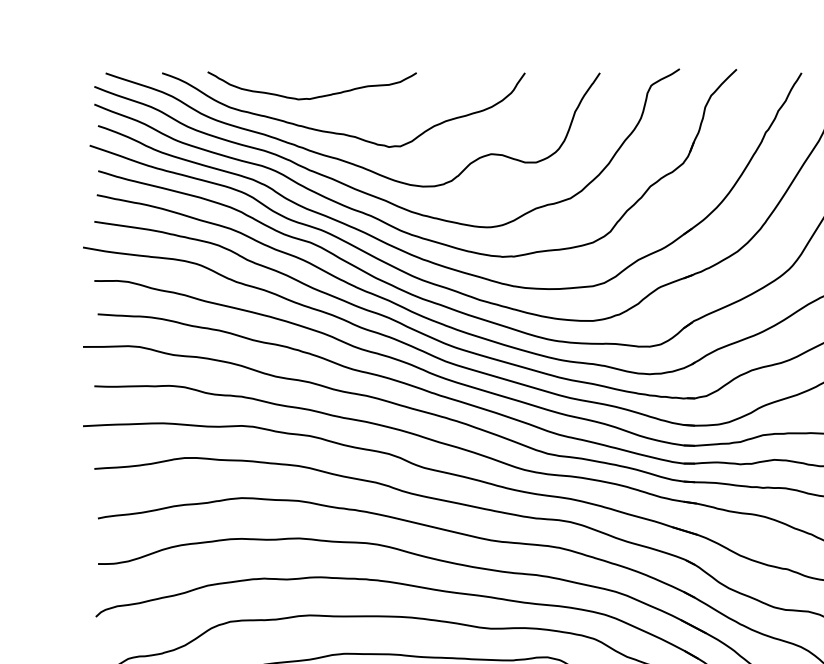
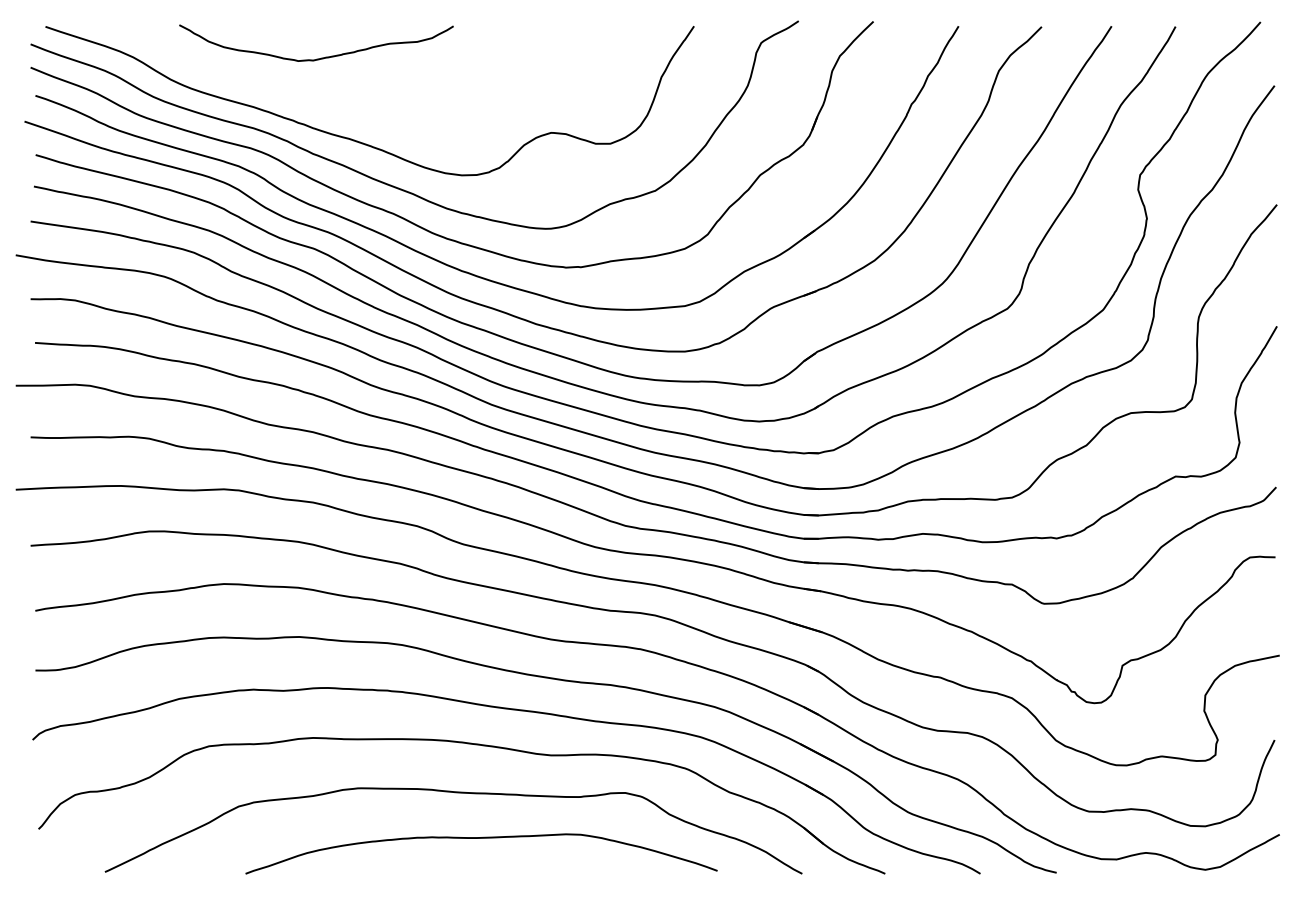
curve: (343, 133) -> (357, 105), removed

